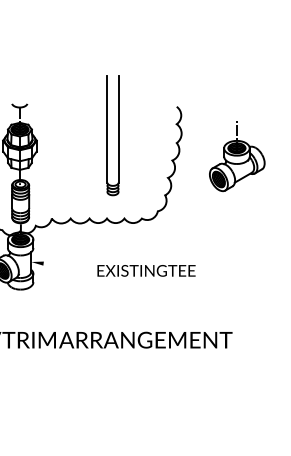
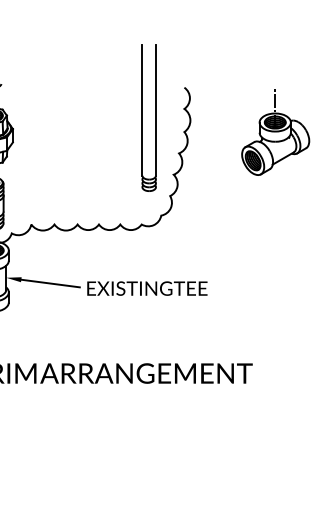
part: (112, 135) -> (148, 117), moved
part: (237, 156) -> (275, 132), moved
line: (67, 266) -> (50, 283), added

